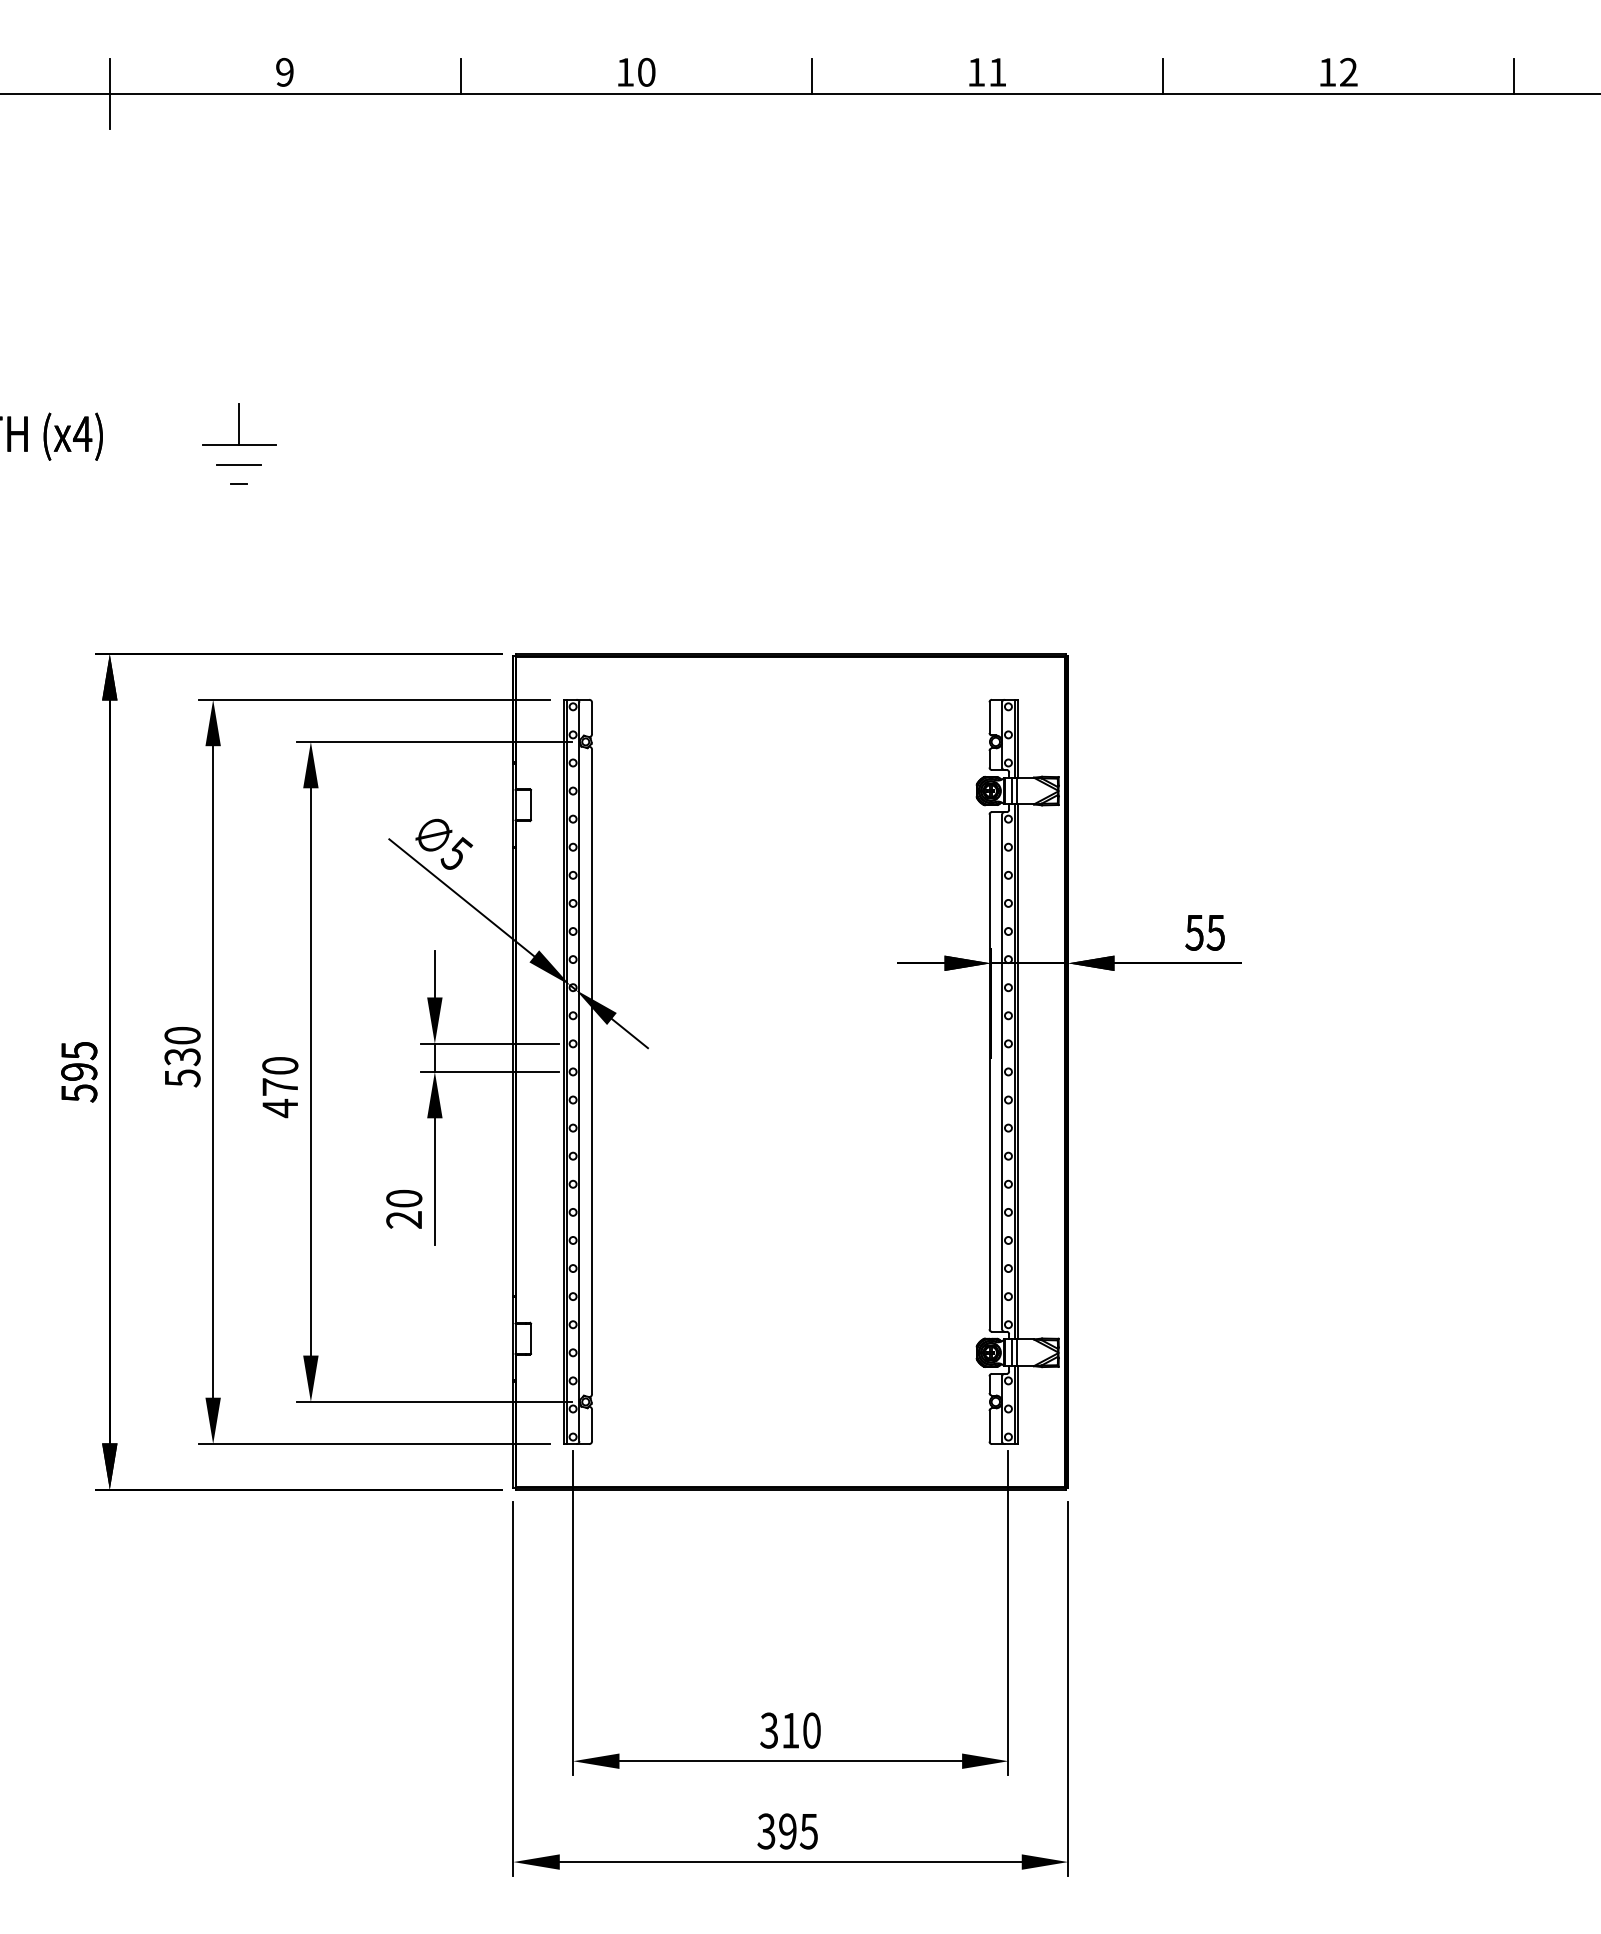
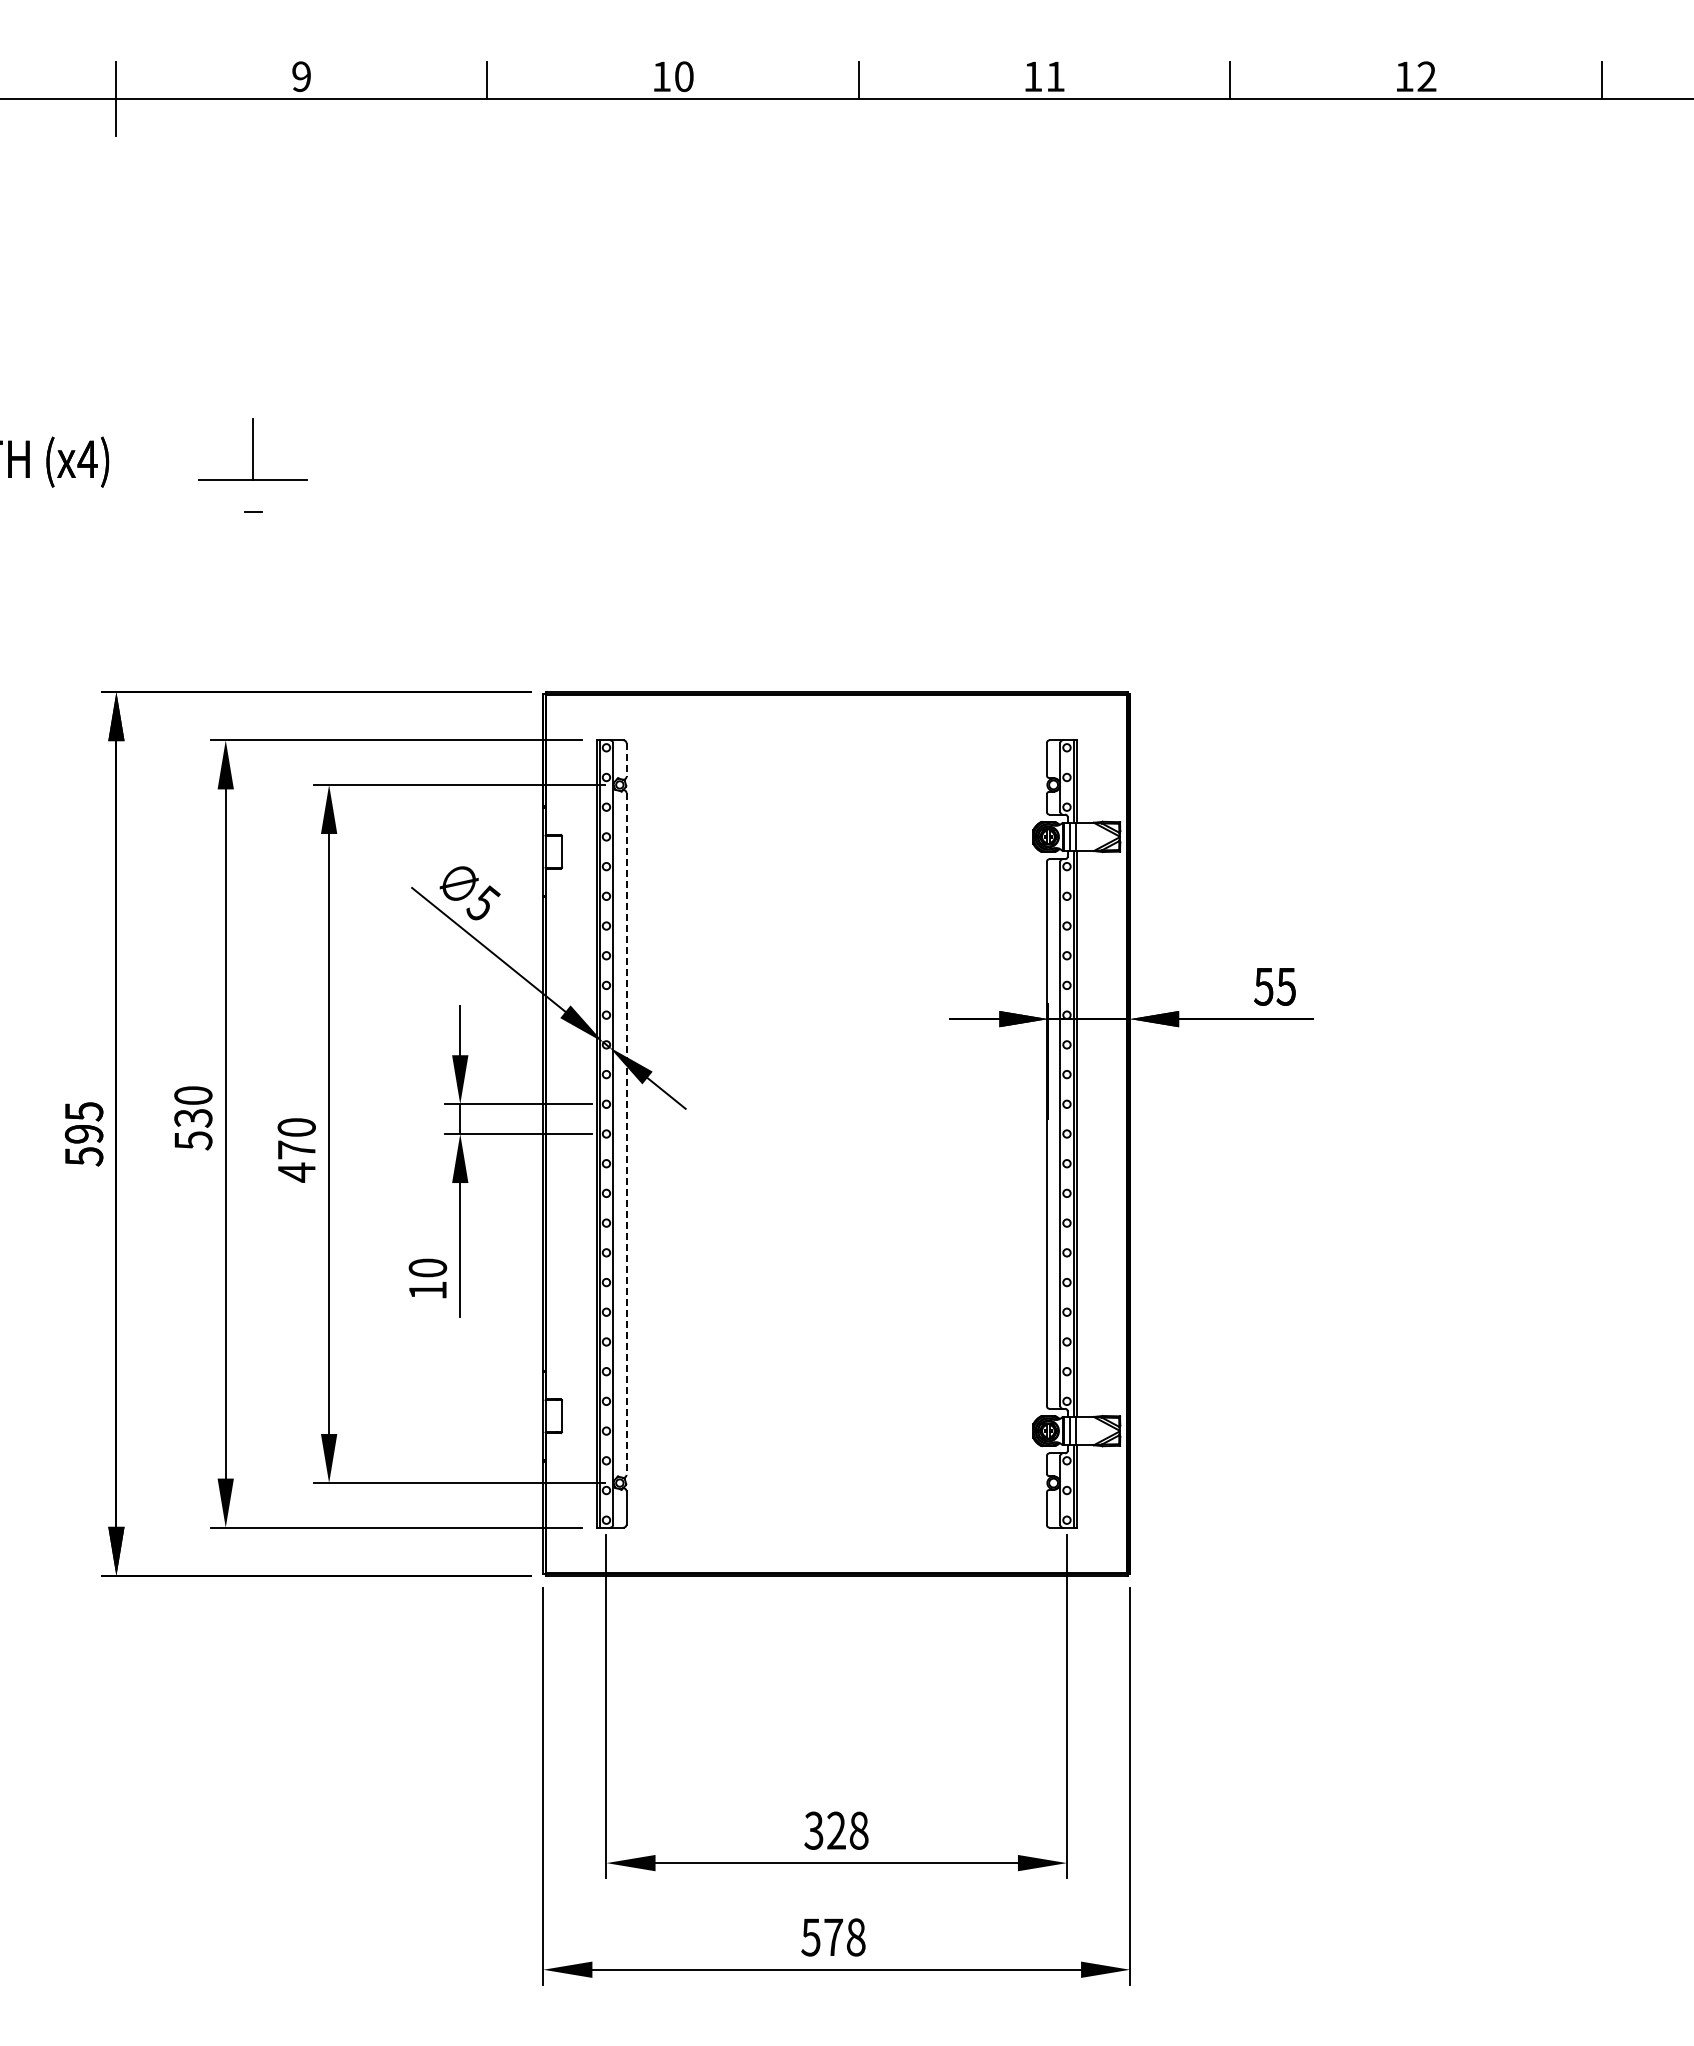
part: (239, 424) -> (253, 449), size x1.4
line: (238, 464) -> (252, 491), removed
line: (592, 718) -> (626, 760), solid -> dashed
line: (592, 1072) -> (626, 1134), solid -> dashed
text: (403, 1219) -> (427, 1290), 20 -> 10
text: (800, 1730) -> (847, 1830), 310 -> 328
text: (787, 1831) -> (833, 1937), 395 -> 578

